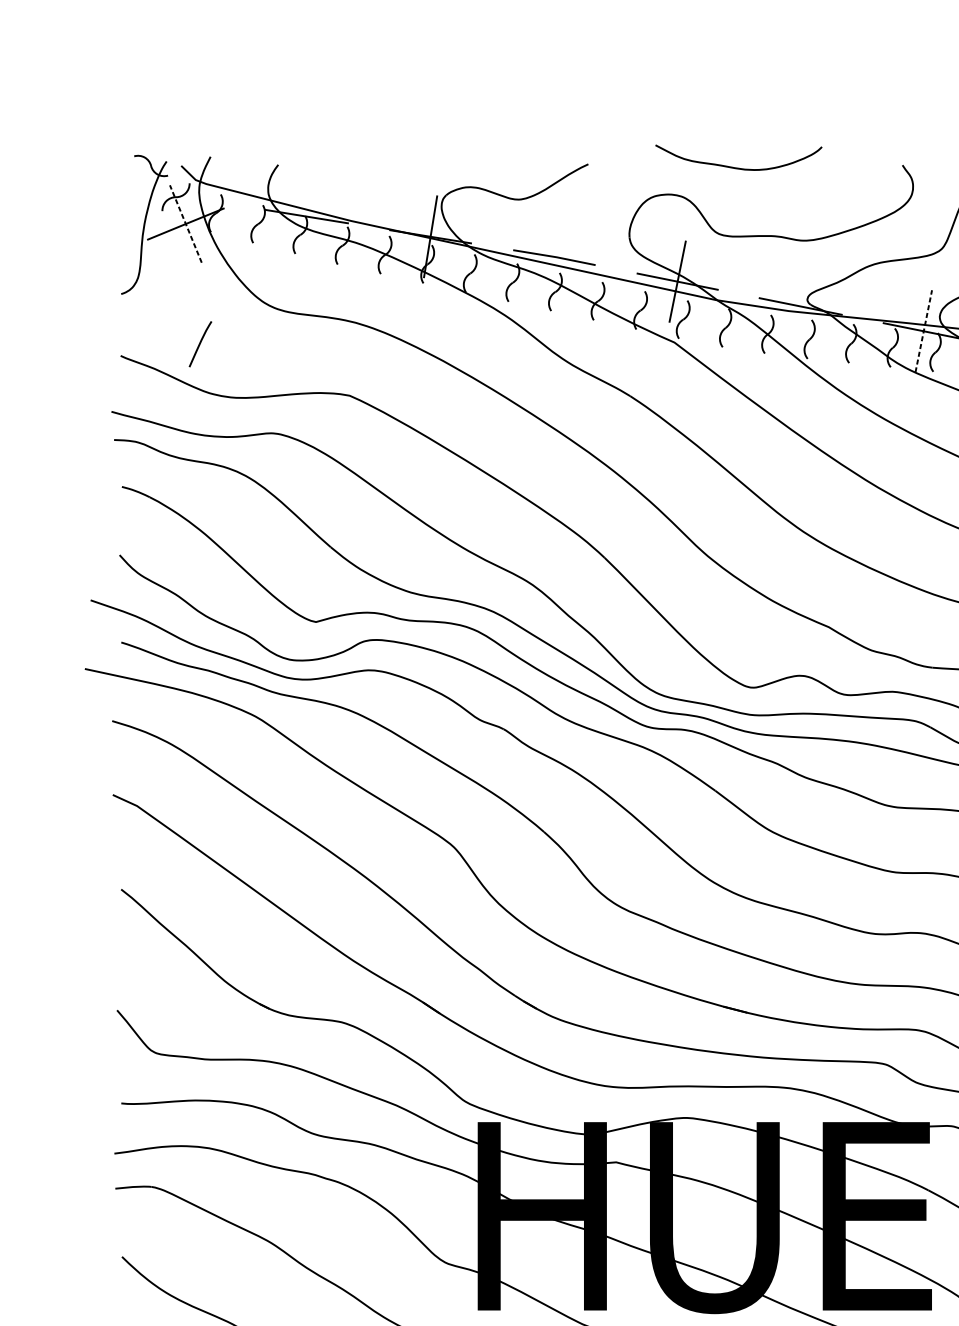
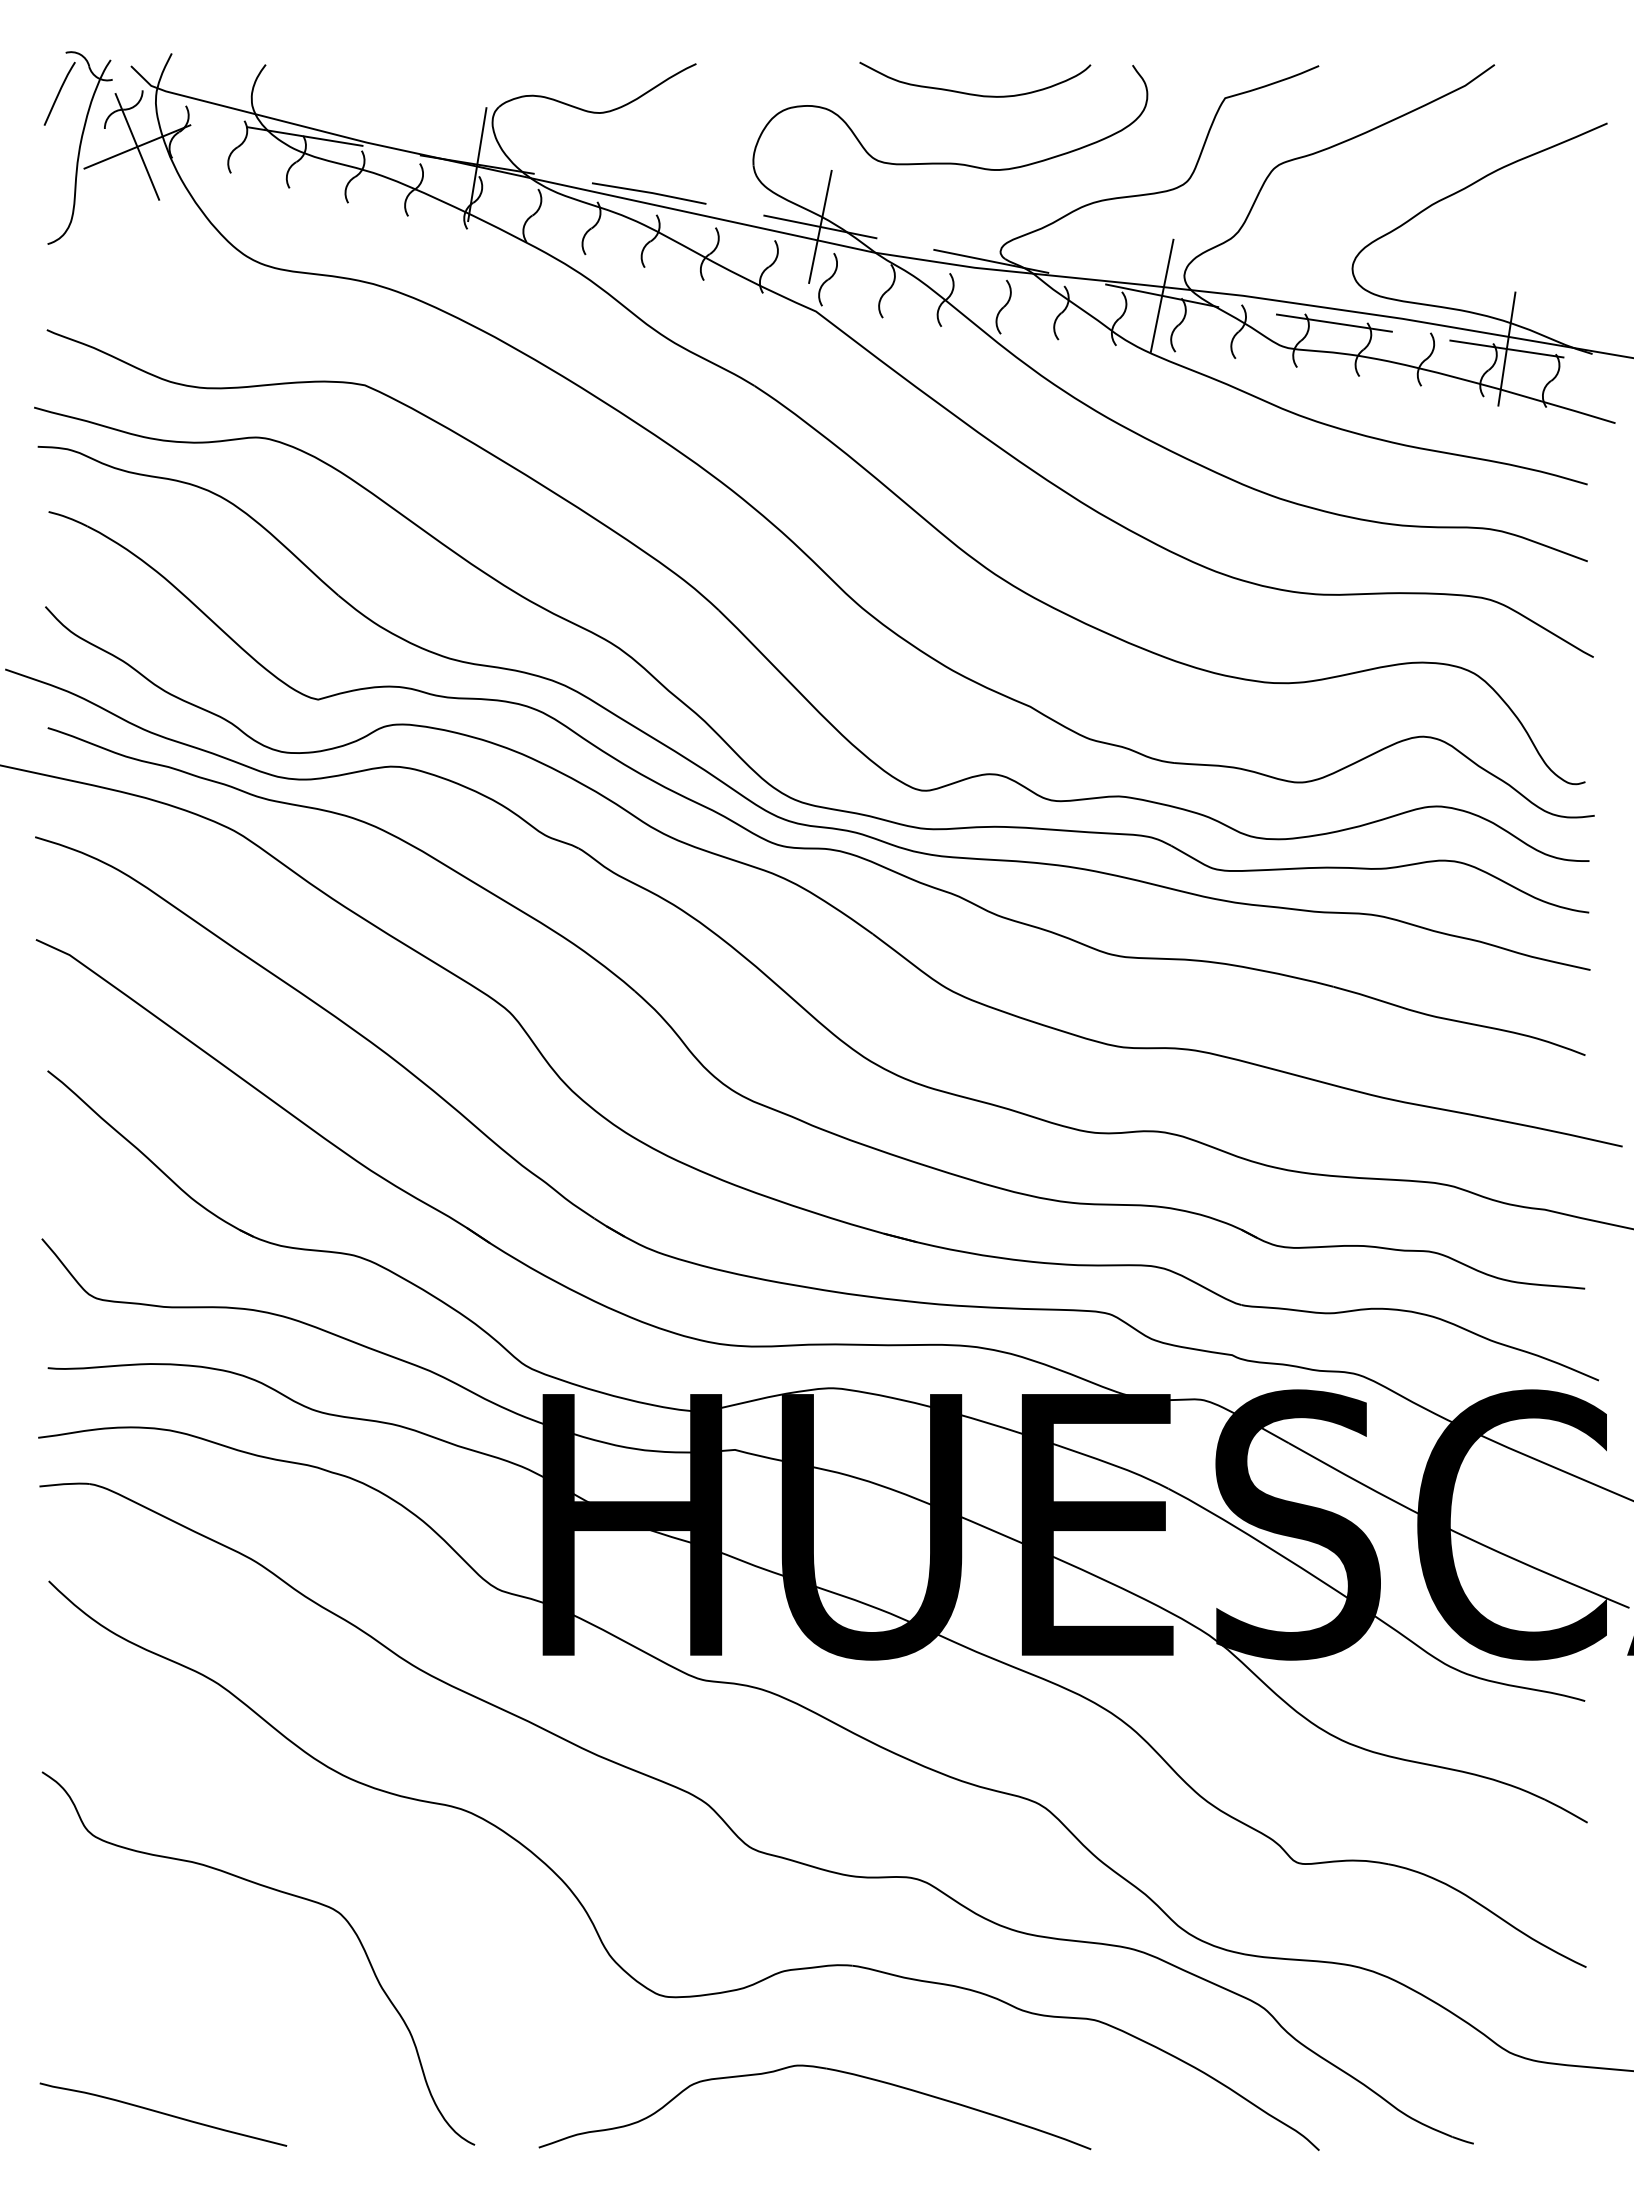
curve: (737, 167) -> (973, 93), moved
line: (185, 223) -> (137, 146), dashed -> solid
line: (924, 331) -> (1162, 295), dashed -> solid
curve: (200, 344) -> (59, 93), moved

